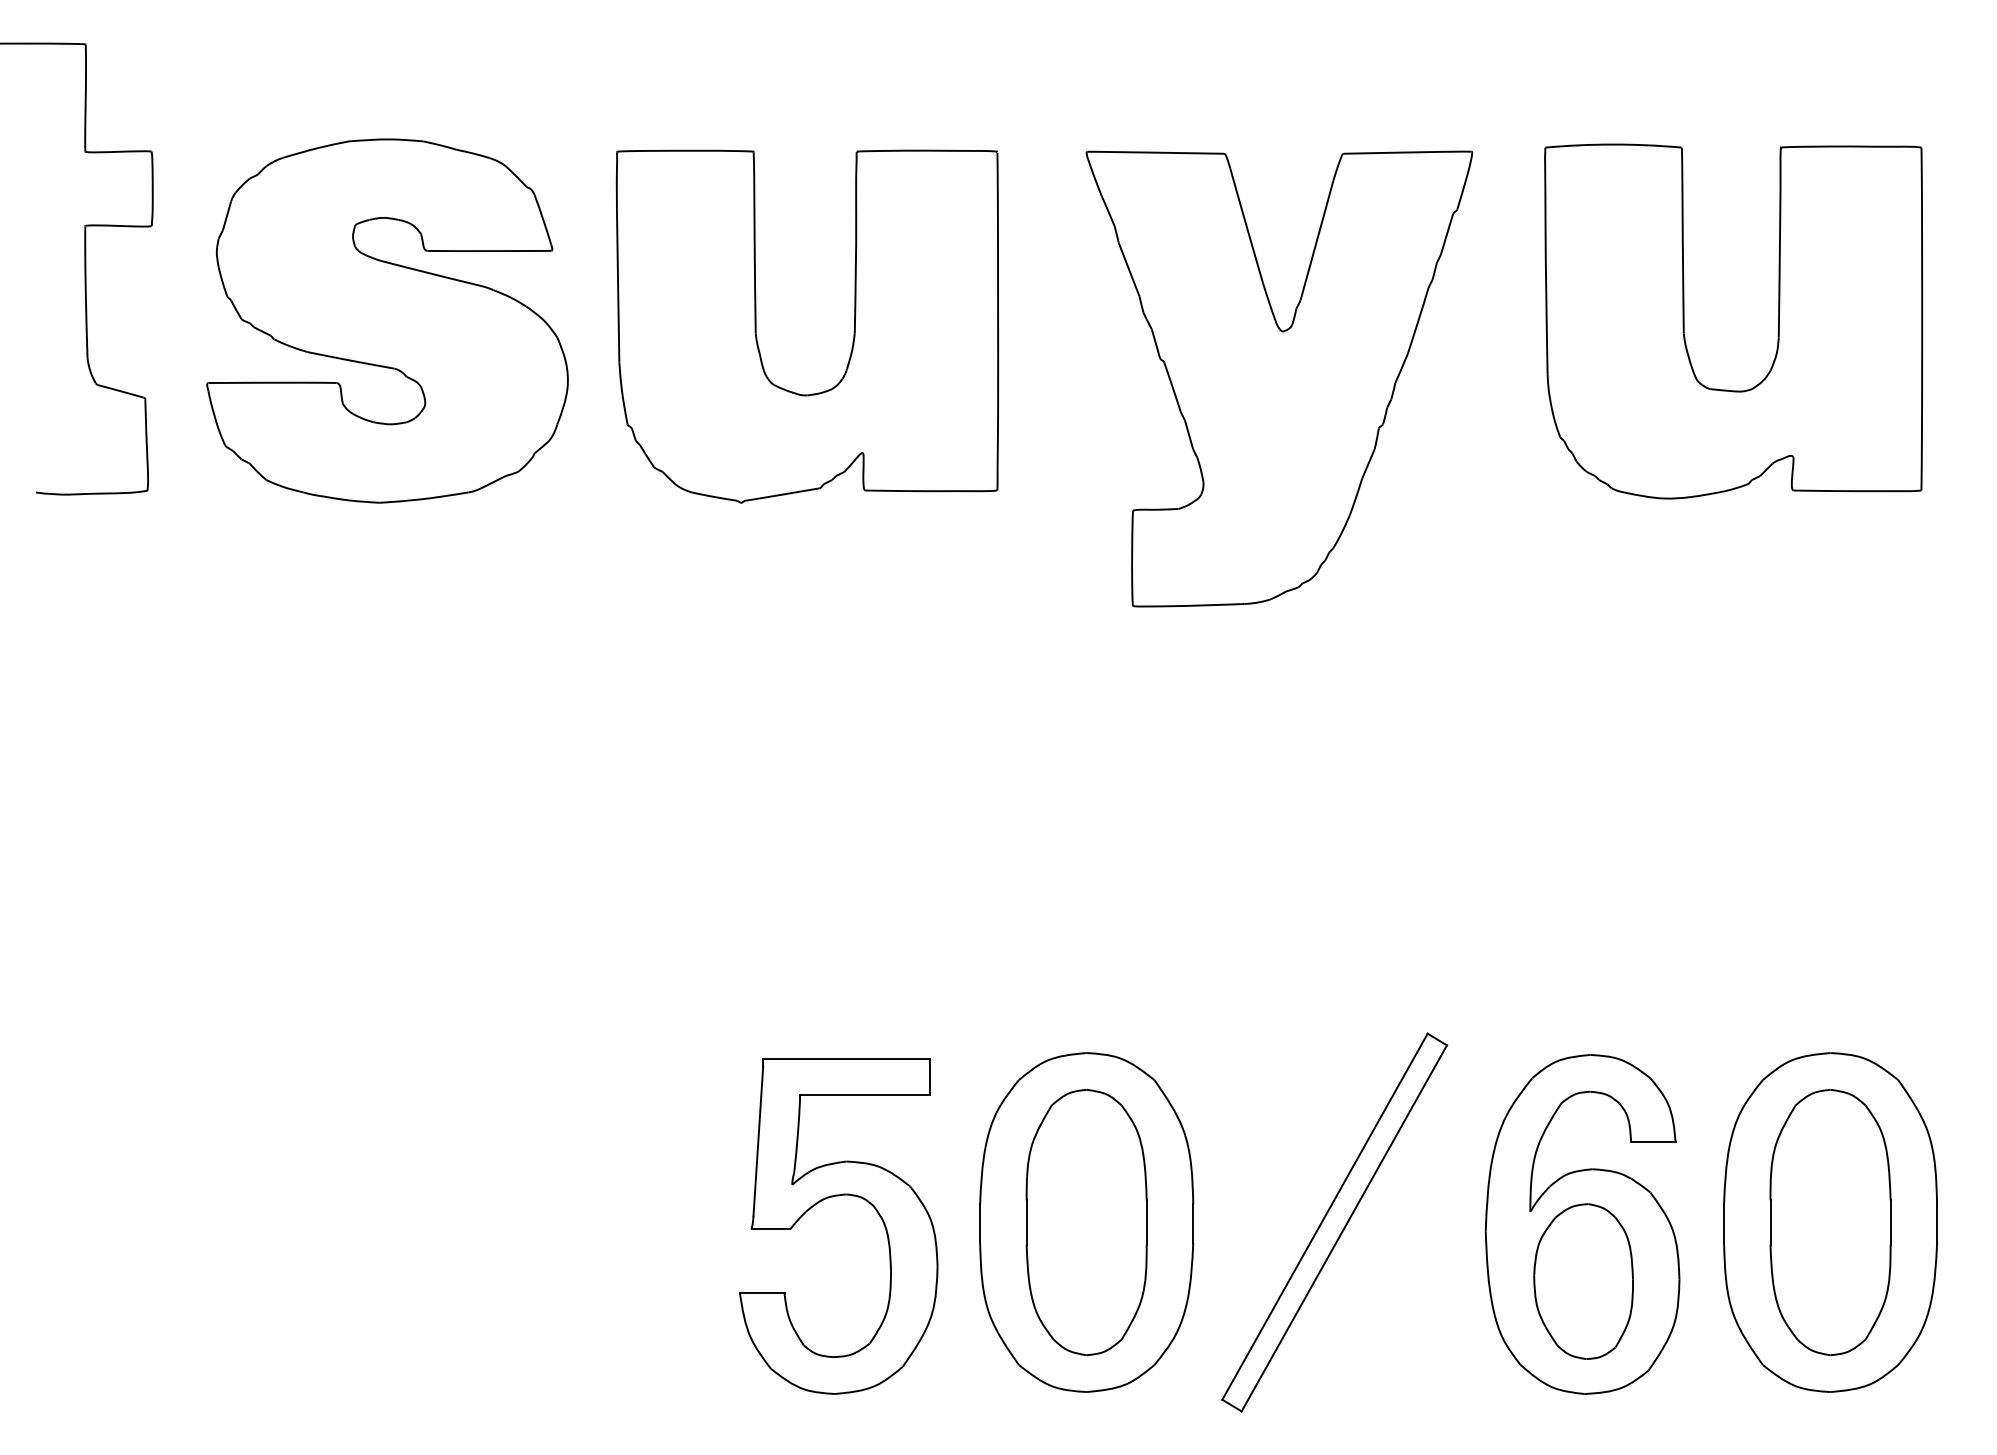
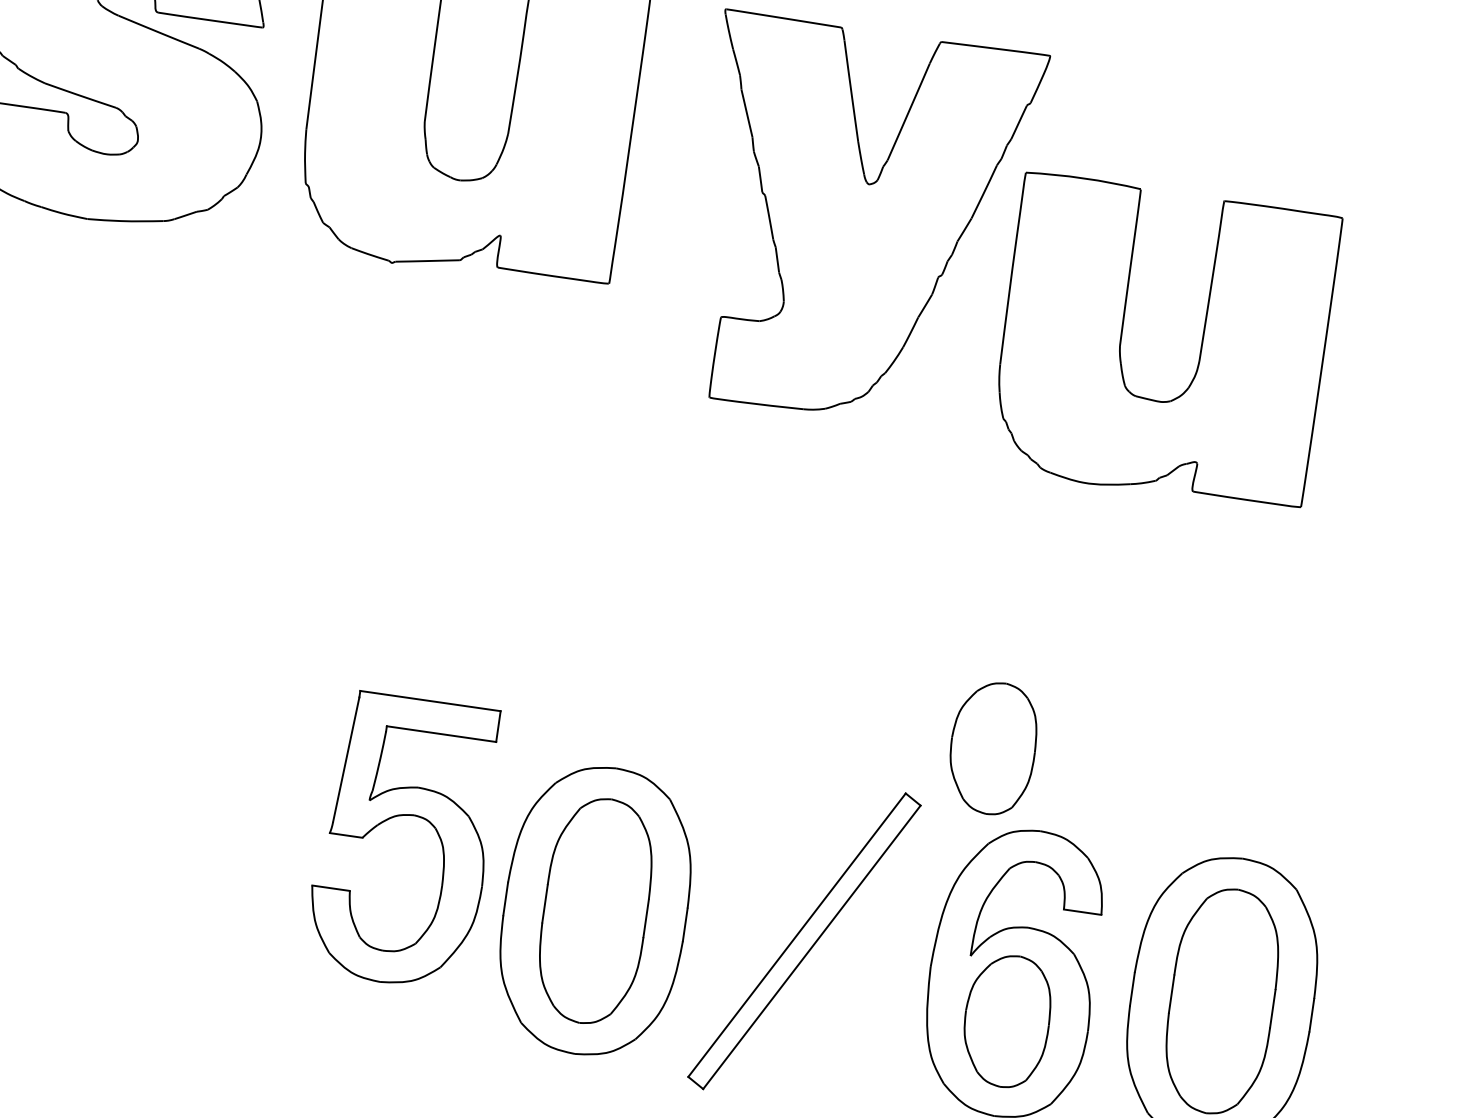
part: (1778, 321) -> (1201, 347), moved
part: (1521, 966) -> (992, 748), added
part: (826, 1199) -> (396, 817), moved

